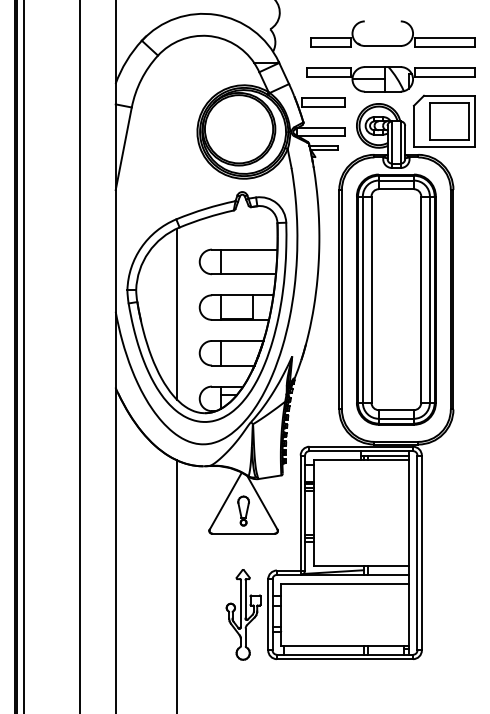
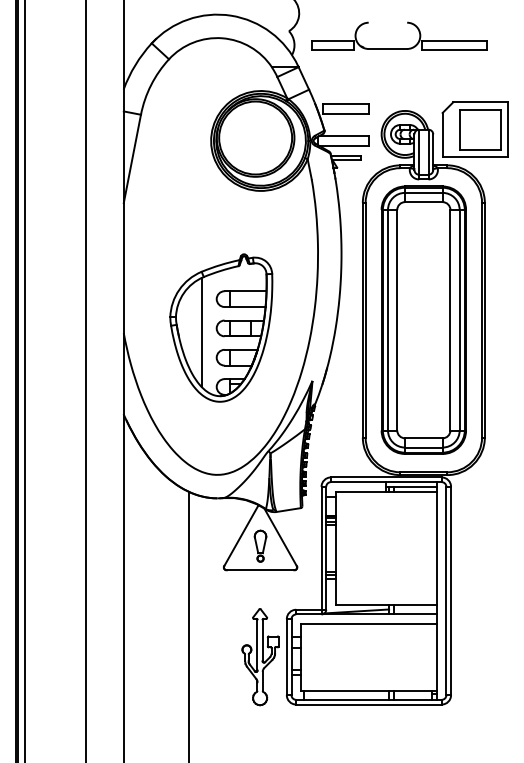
part: (392, 45) -> (398, 48), moved
part: (390, 79) -> (417, 84), removed
part: (206, 306) -> (220, 327), size x0.6

